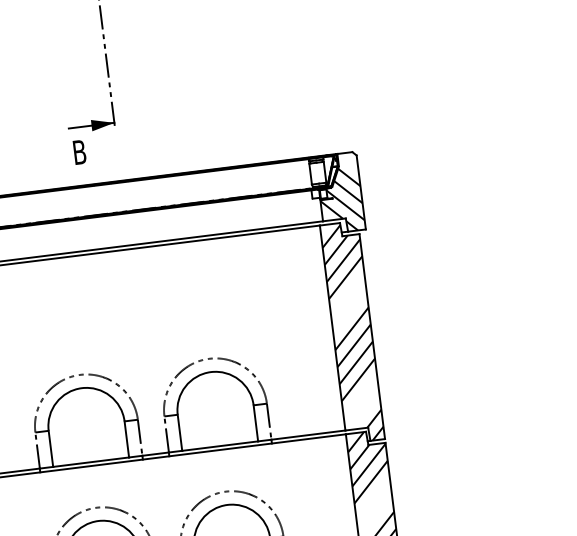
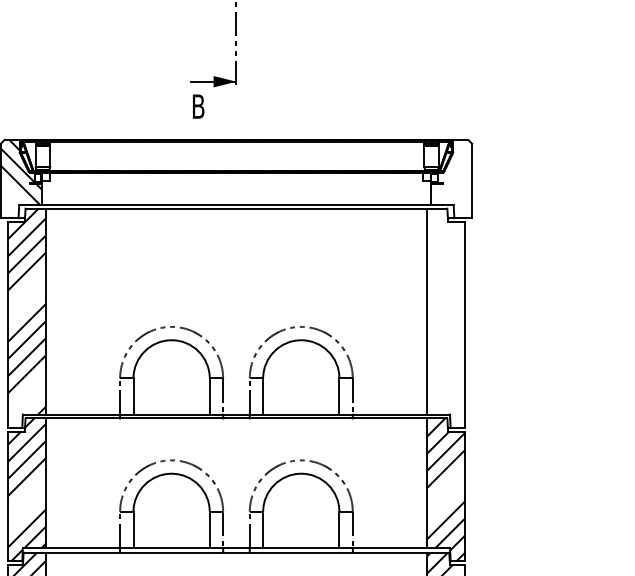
hatch: (341, 200) -> (451, 186), removed
hatch: (352, 332) -> (446, 318), removed

